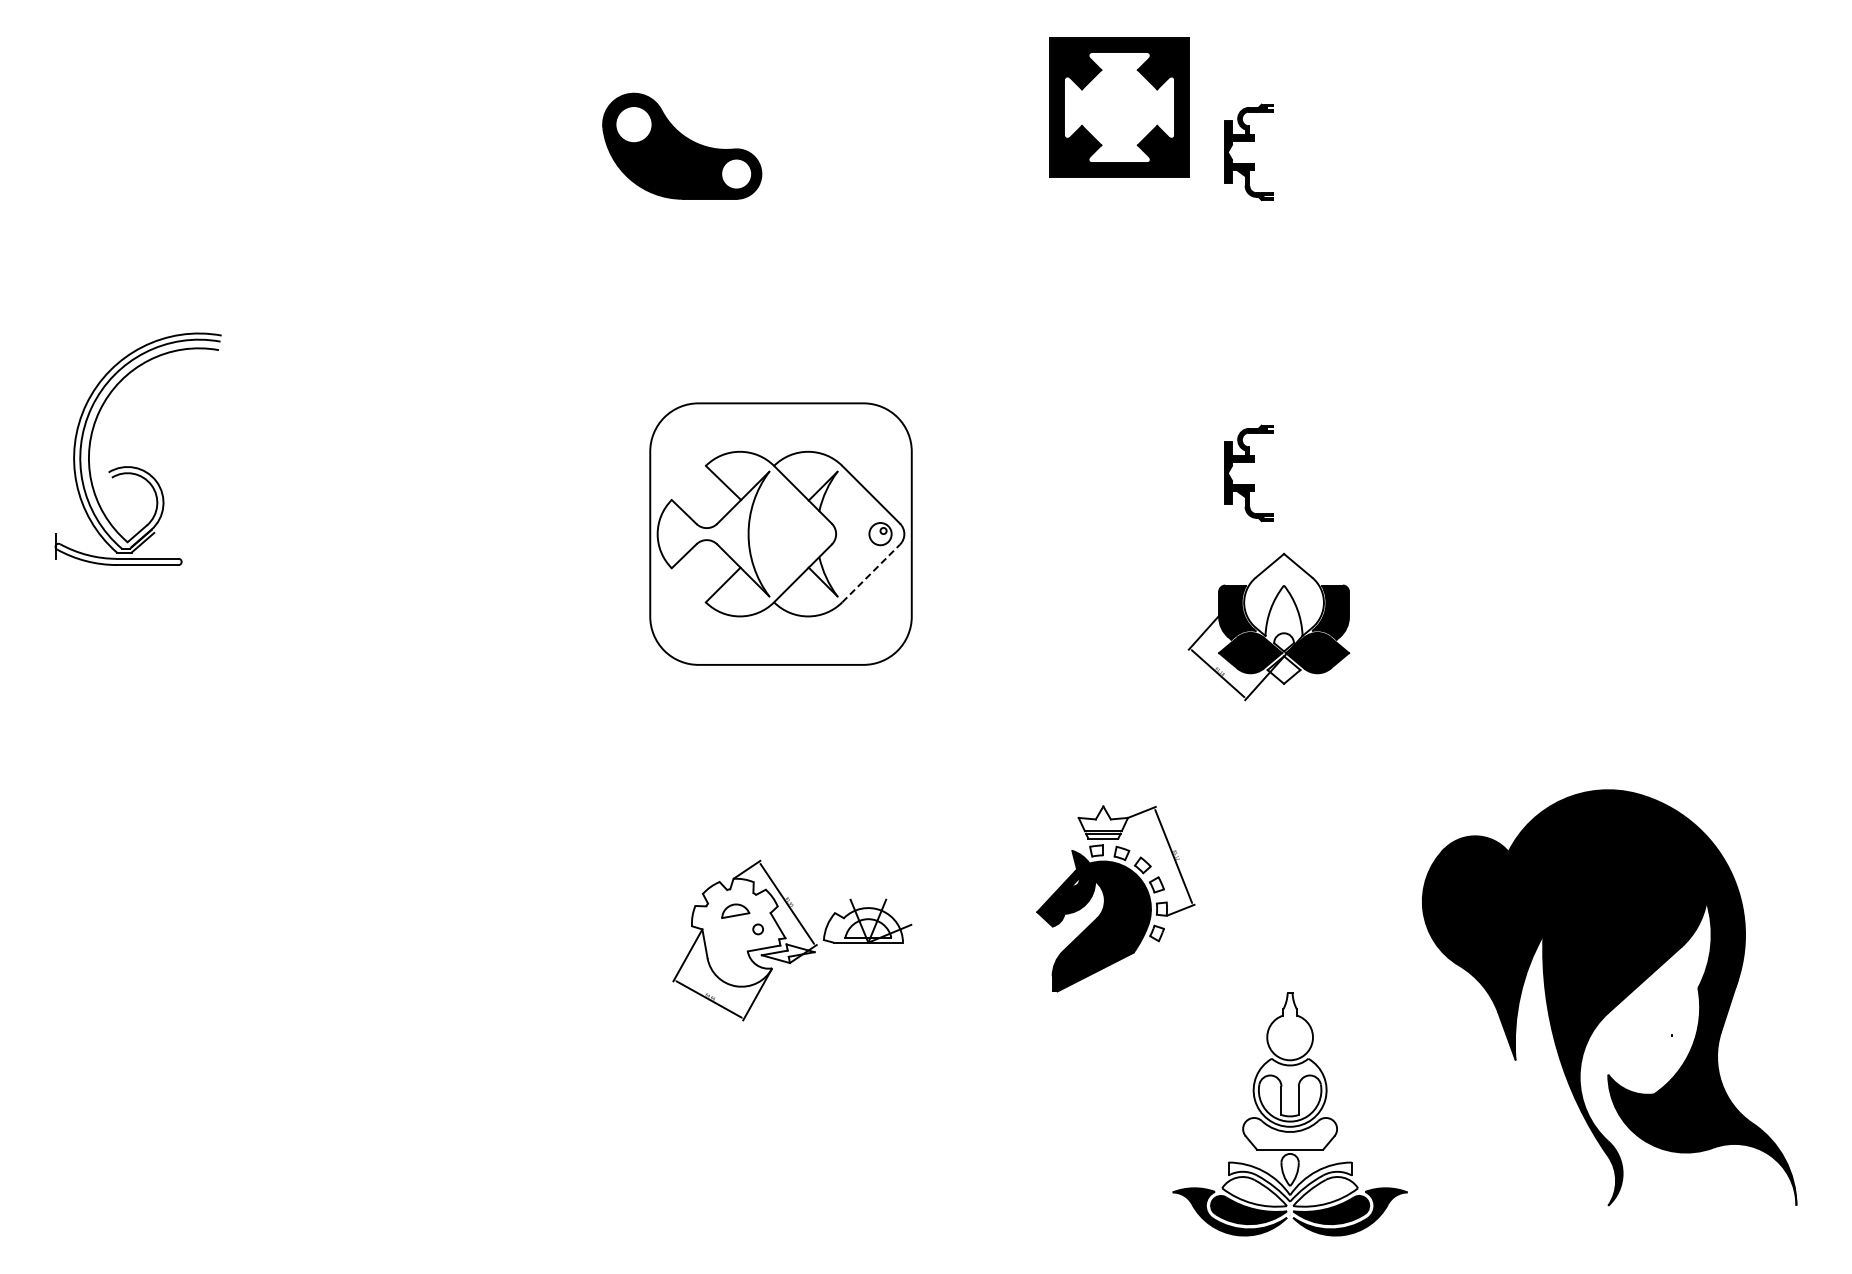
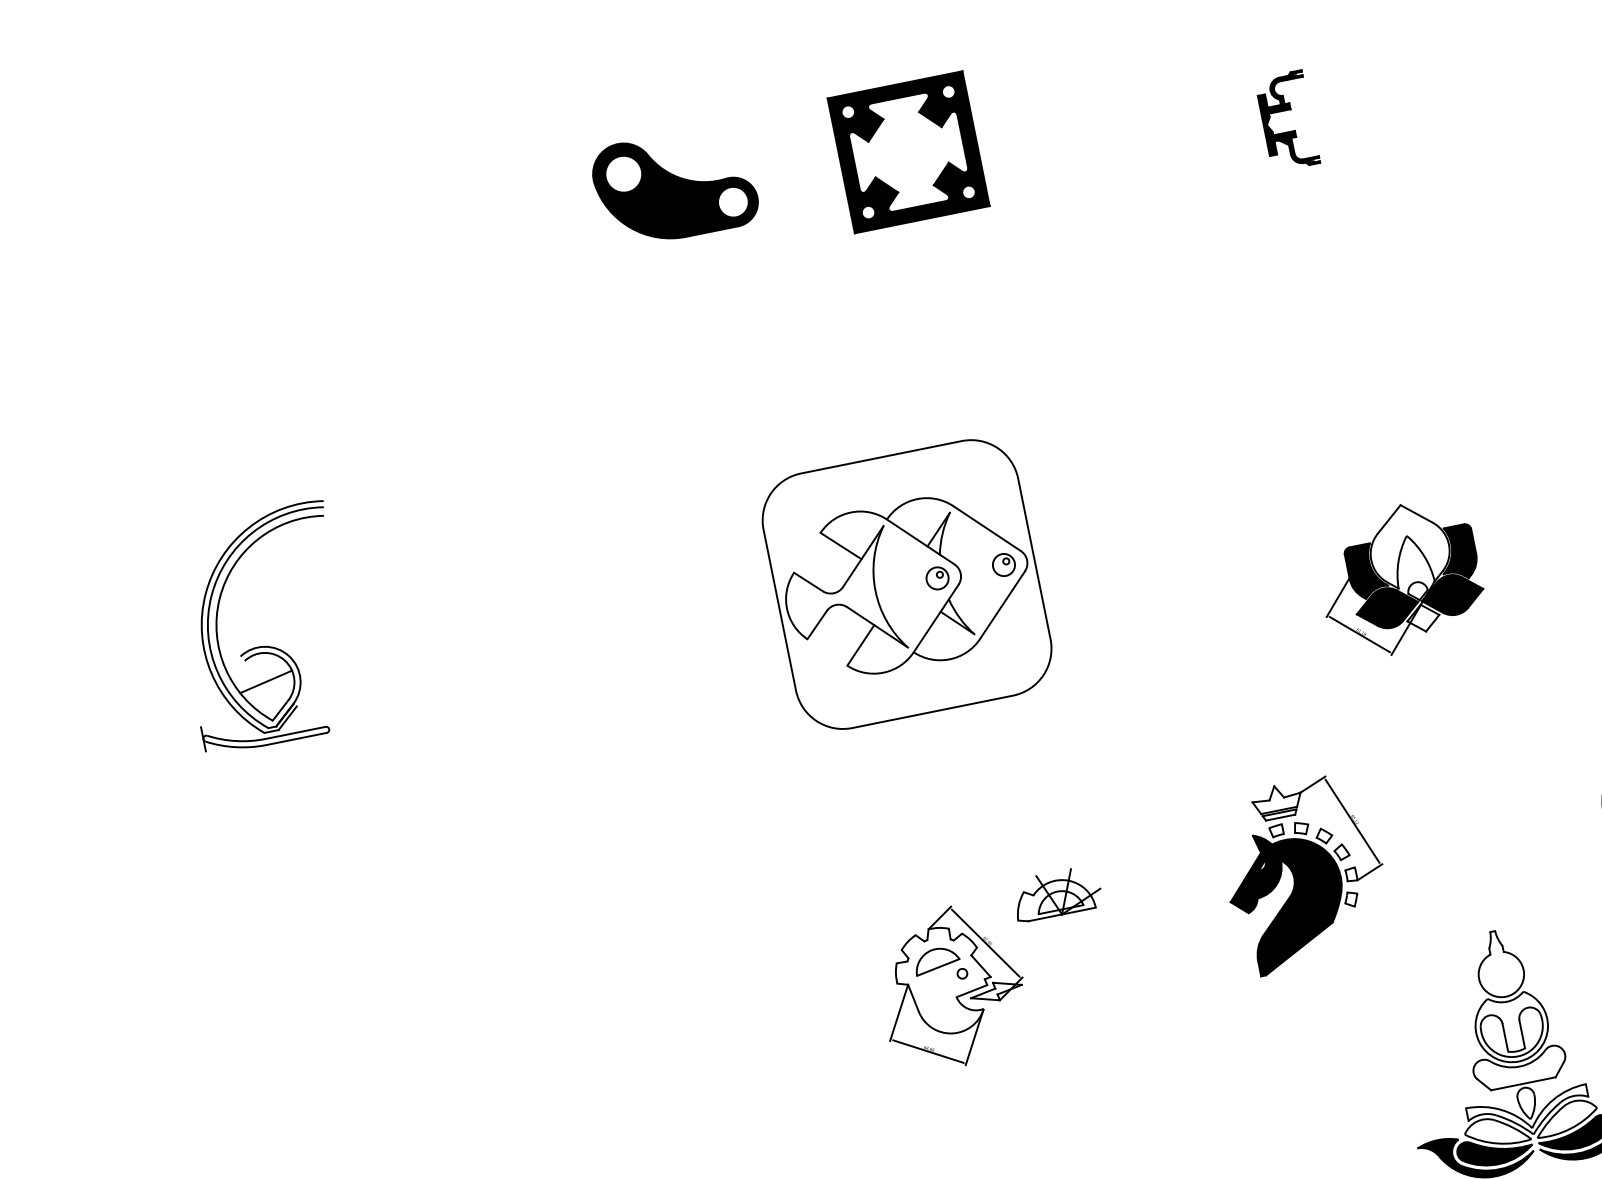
part: (1119, 107) -> (908, 152), moved
part: (682, 145) -> (675, 185), moved
part: (1248, 462) -> (1348, 423), removed
line: (128, 502) -> (265, 681), added
part: (812, 534) -> (937, 578), added
line: (871, 573) -> (1002, 605), dashed -> solid
part: (735, 911) -> (936, 960), size x1.67
part: (867, 920) -> (1056, 893), moved

